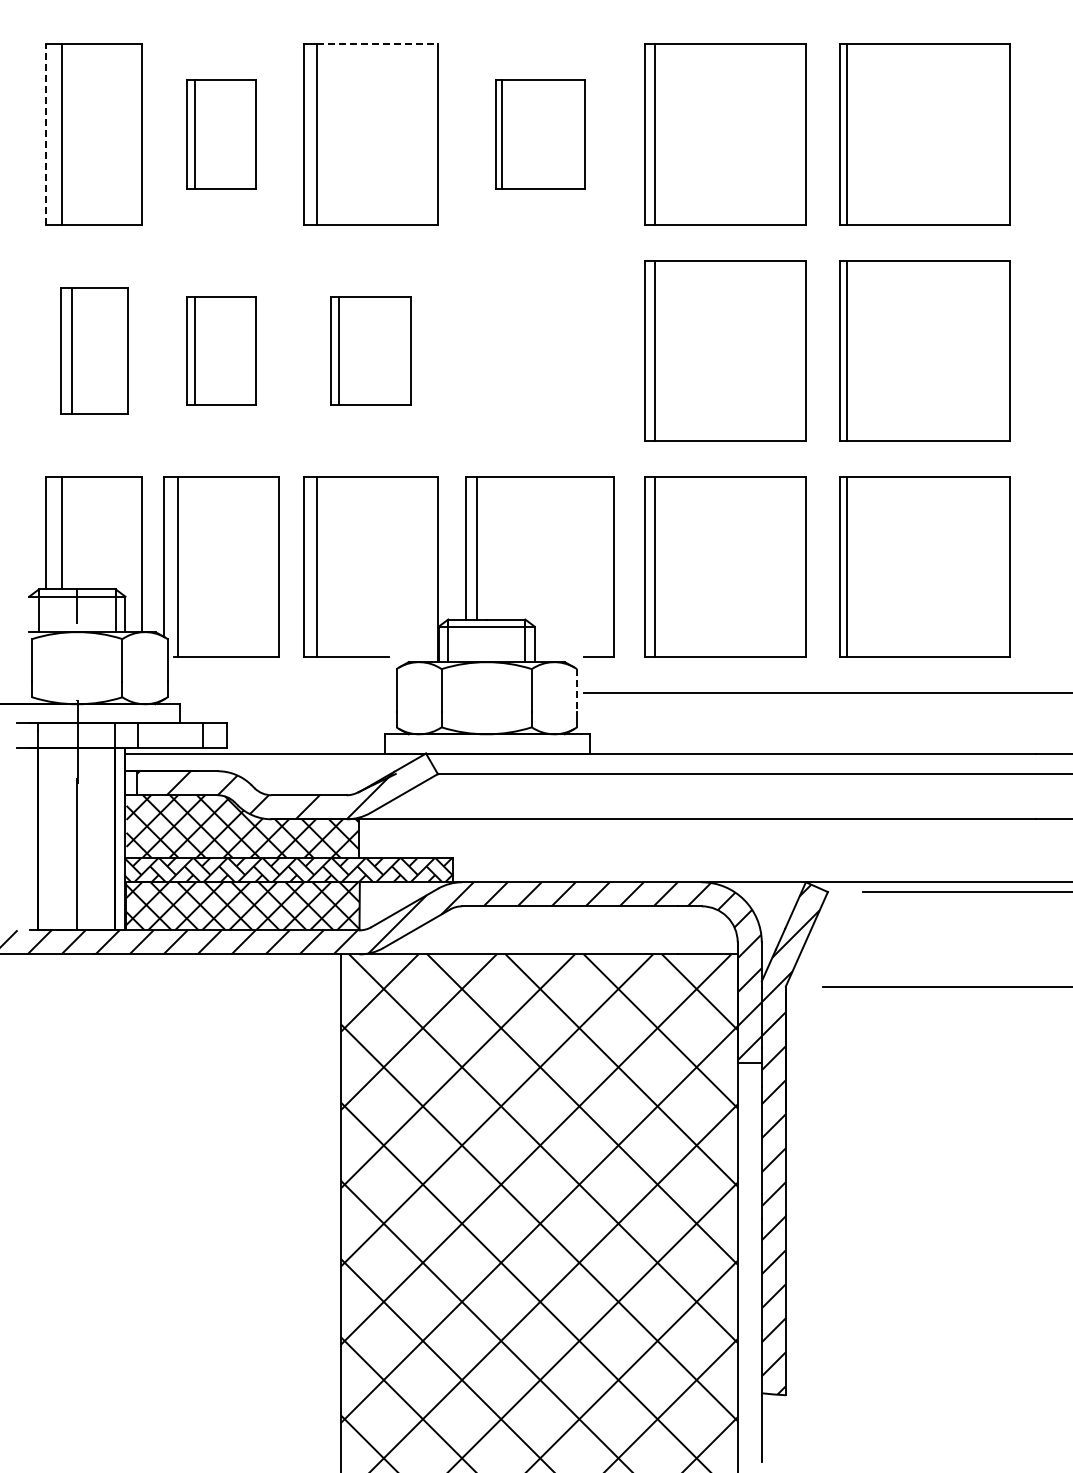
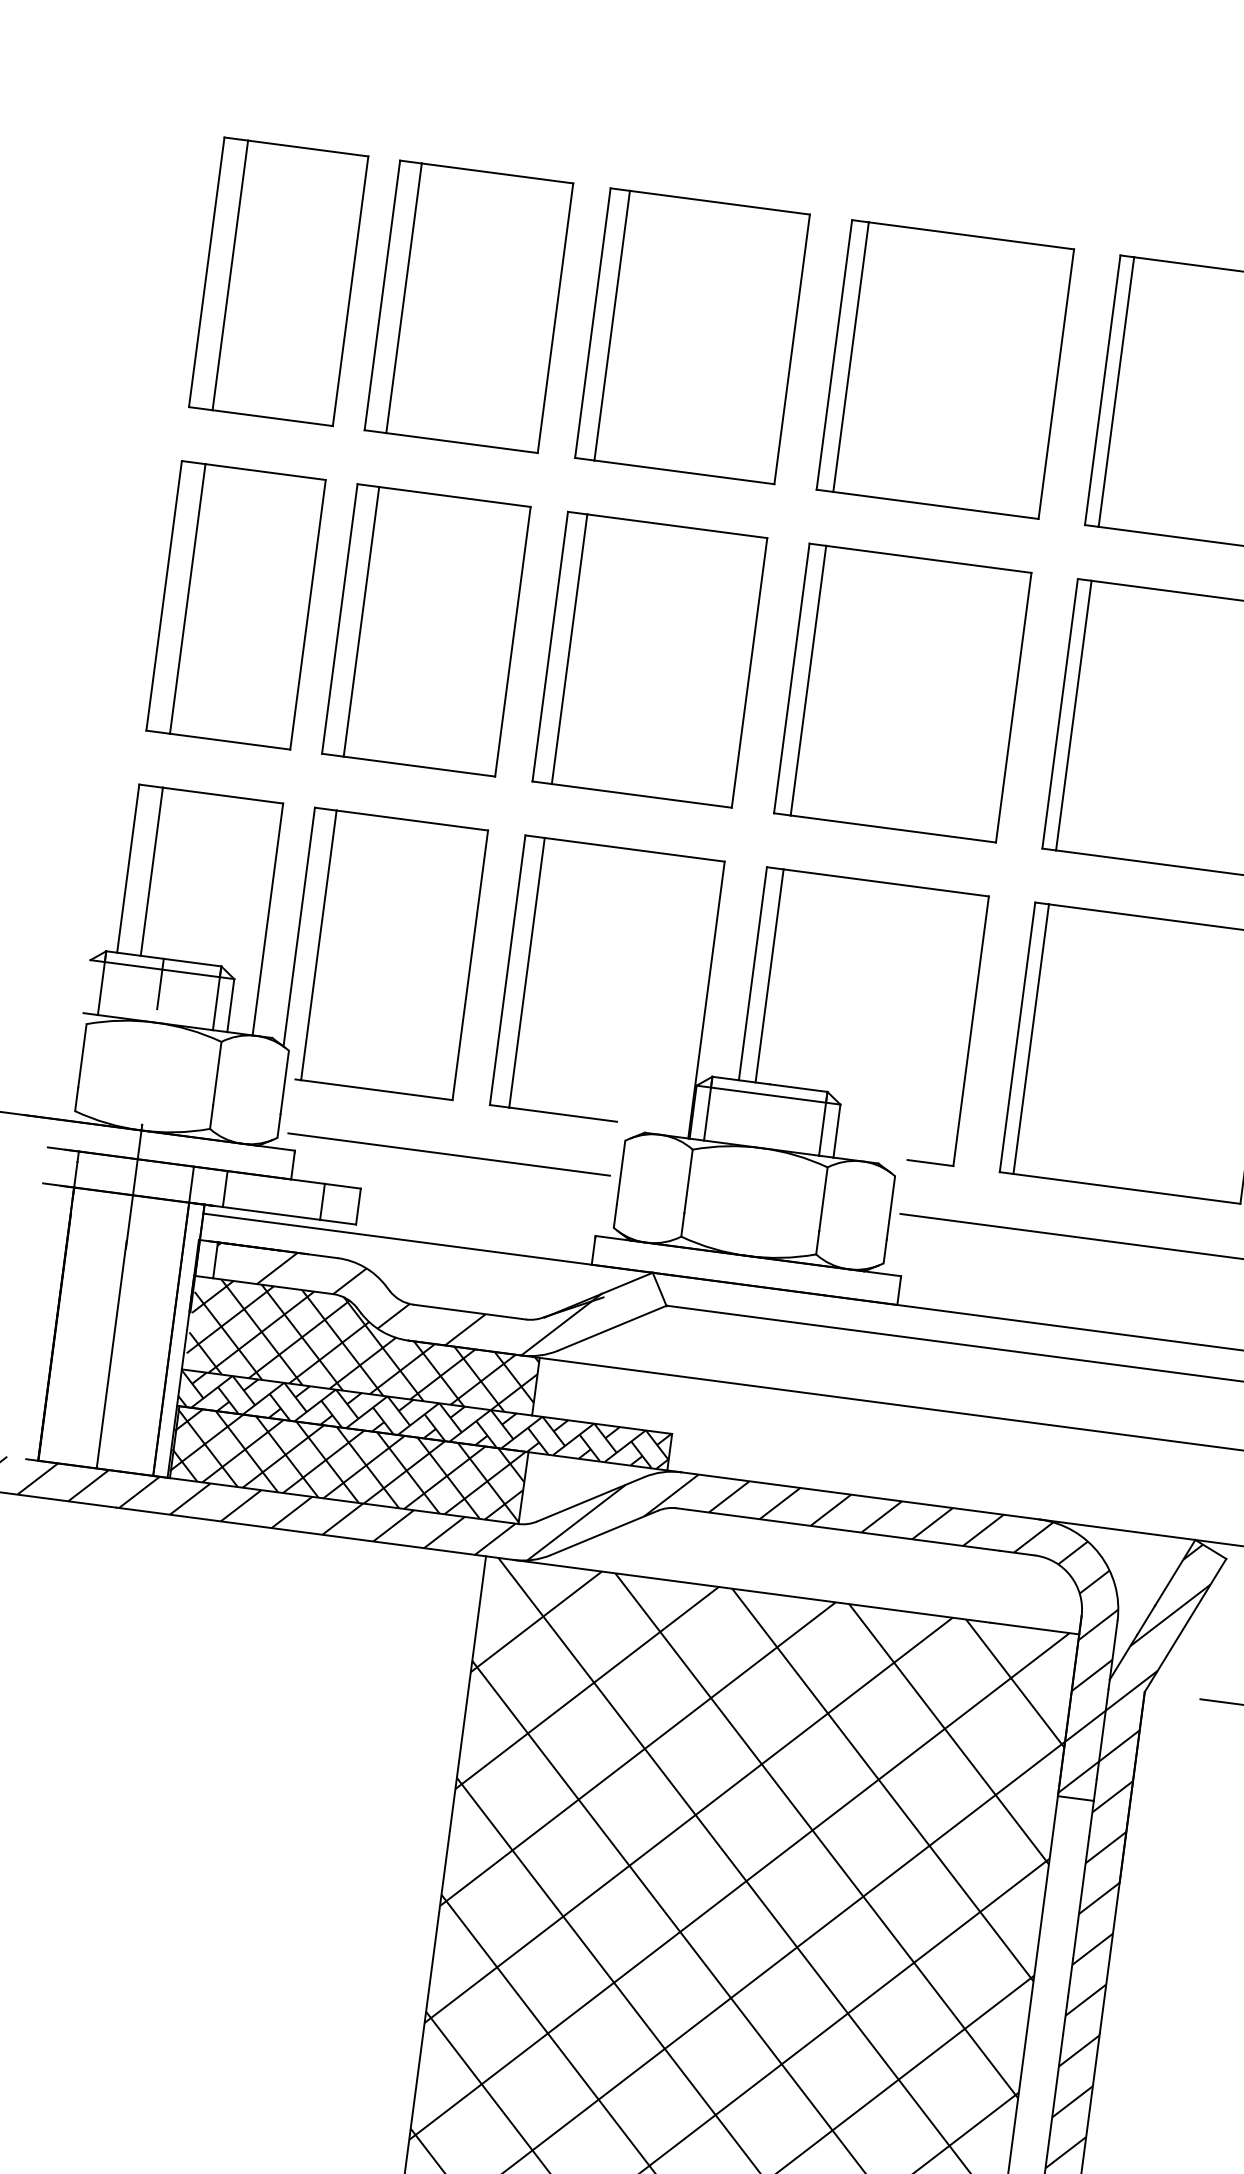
line: (378, 44) -> (721, 203), dashed -> solid
line: (46, 133) -> (207, 271), dashed -> solid
part: (221, 134) -> (468, 307), size x1.67
part: (539, 134) -> (944, 369), size x1.67
part: (93, 350) -> (234, 604), size x1.43
part: (221, 350) -> (426, 629), size x1.67
part: (370, 350) -> (649, 659), size x1.67
part: (539, 350) -> (901, 692), added
line: (577, 690) -> (891, 1208), dashed -> solid
line: (281, 693) -> (448, 1154), added

